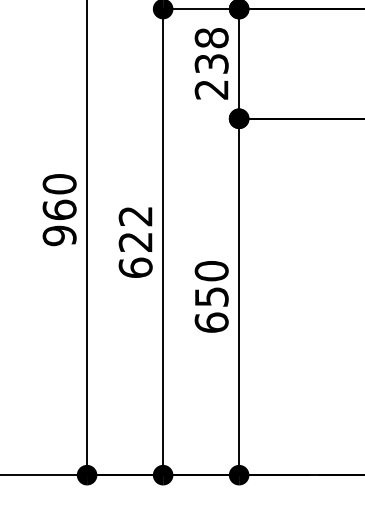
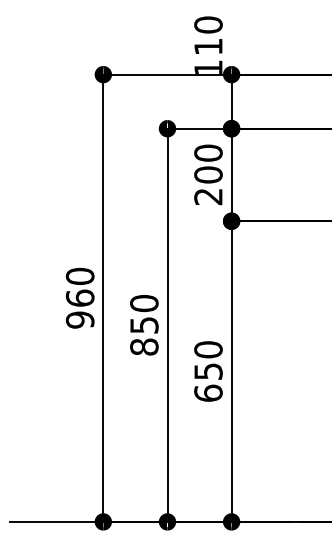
text: (211, 50) -> (208, 163), 238 -> 200
text: (135, 242) -> (144, 325), 622 -> 850

